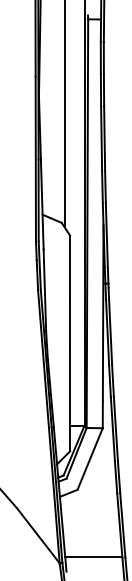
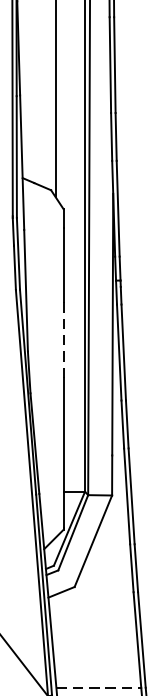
line: (70, 323) -> (64, 339), solid -> dashed
line: (93, 557) -> (98, 687), solid -> dashed

